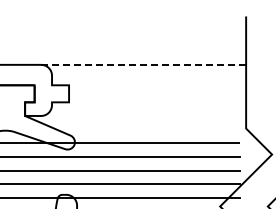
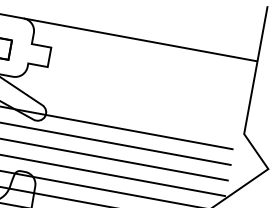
line: (144, 64) -> (141, 39), dashed -> solid

